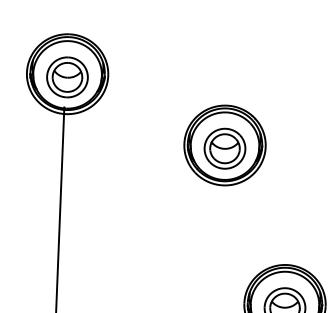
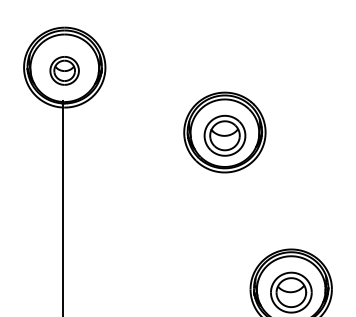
part: (67, 77) -> (64, 70), size x0.7

